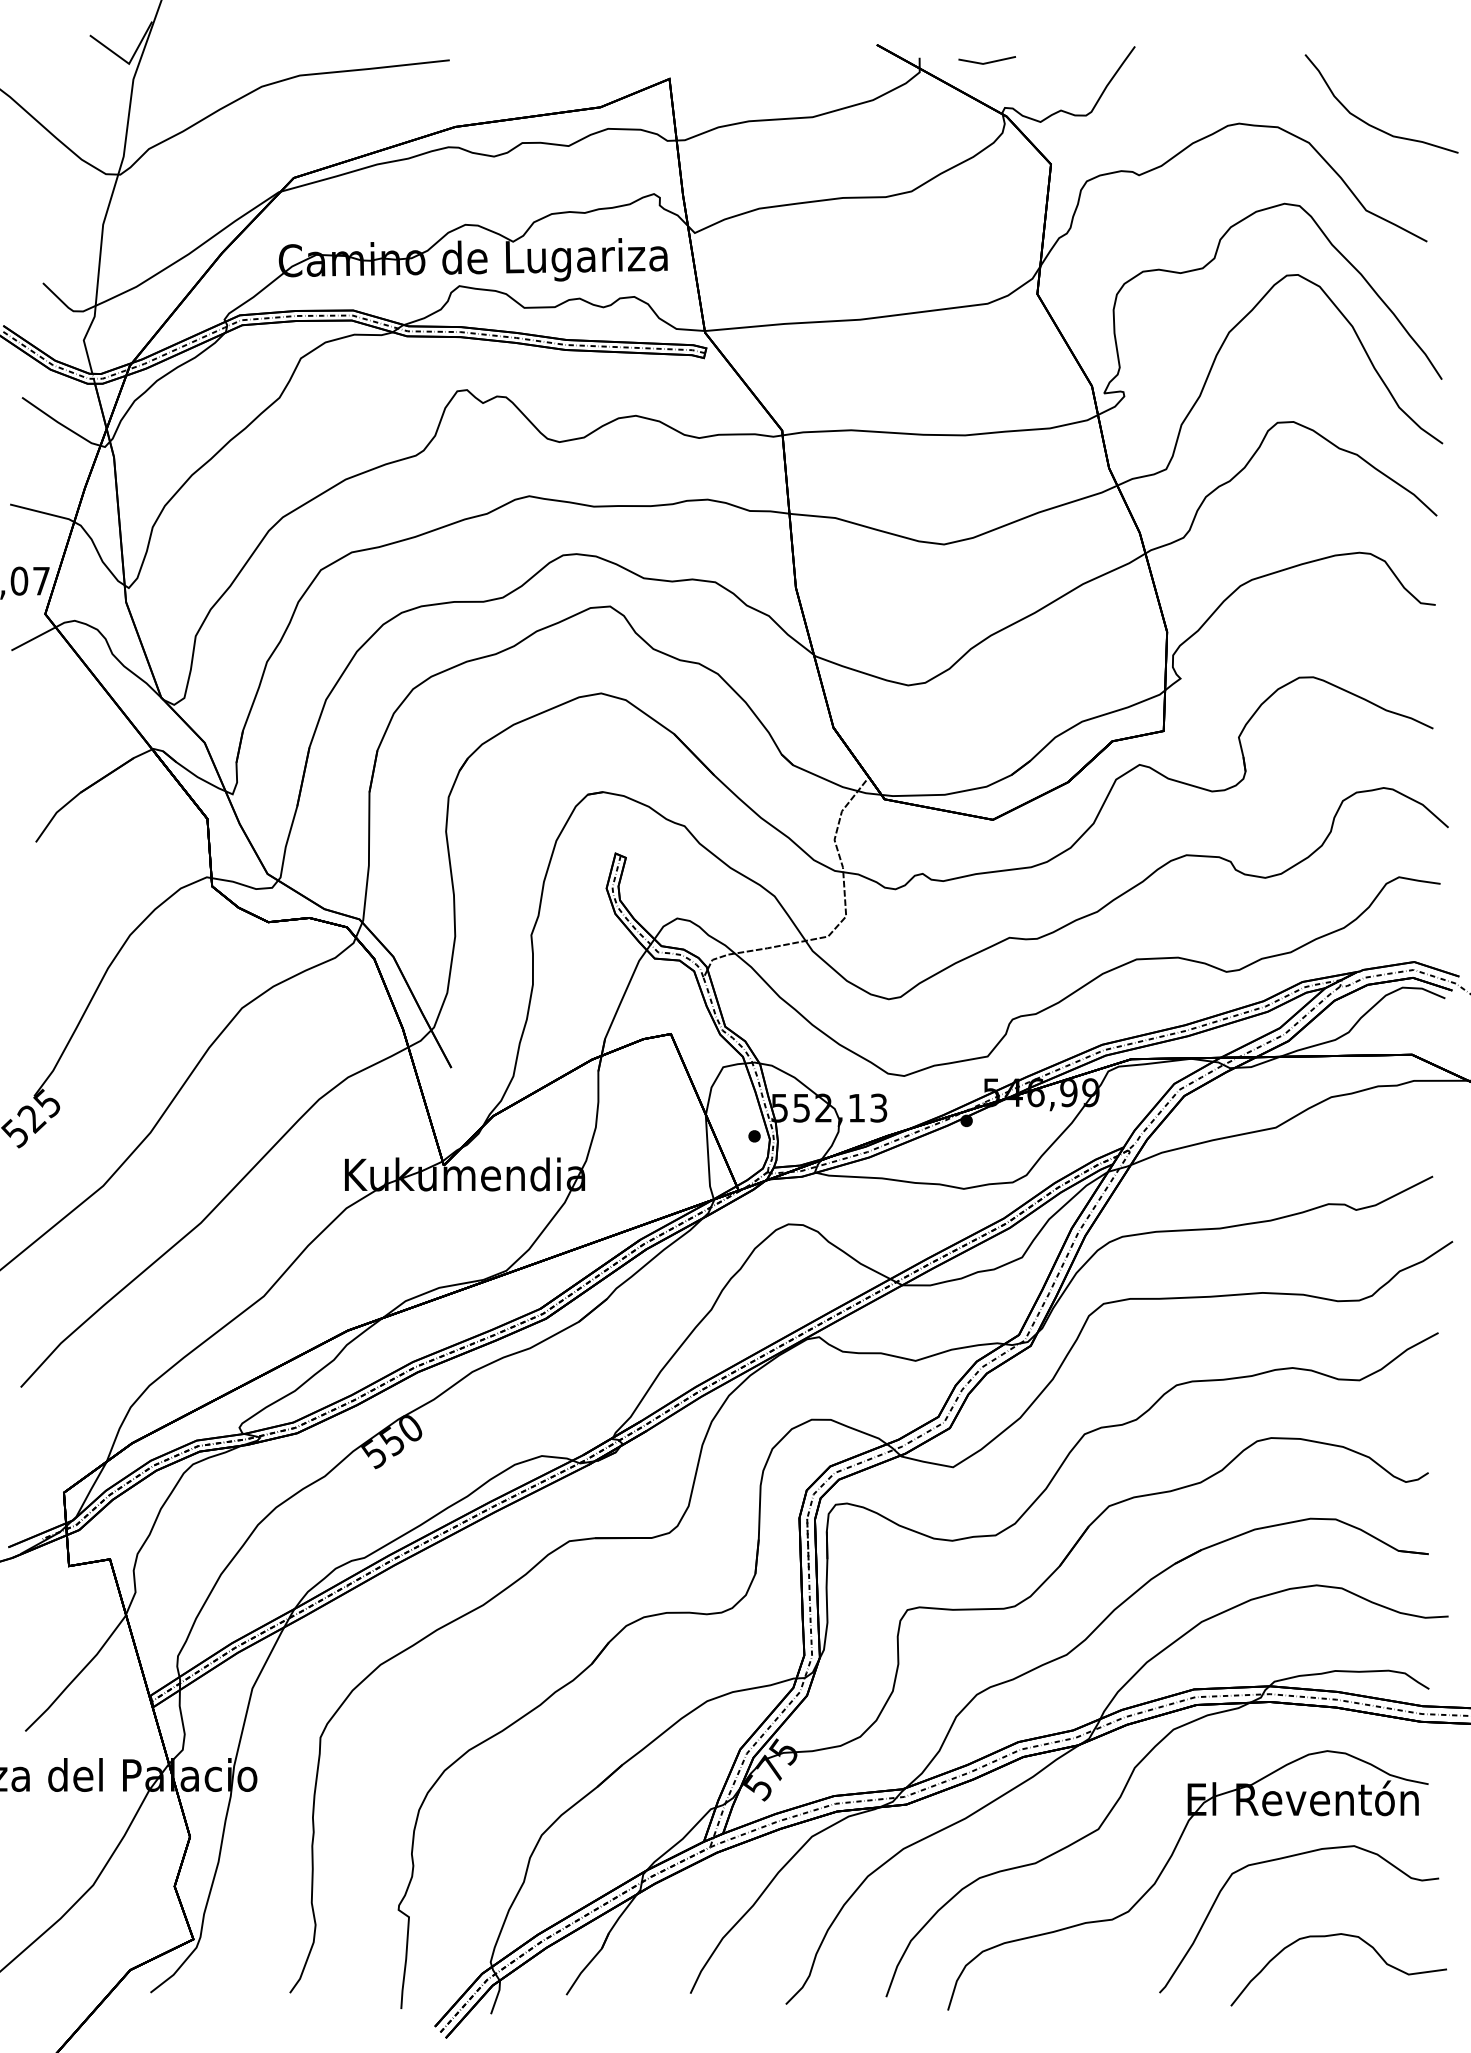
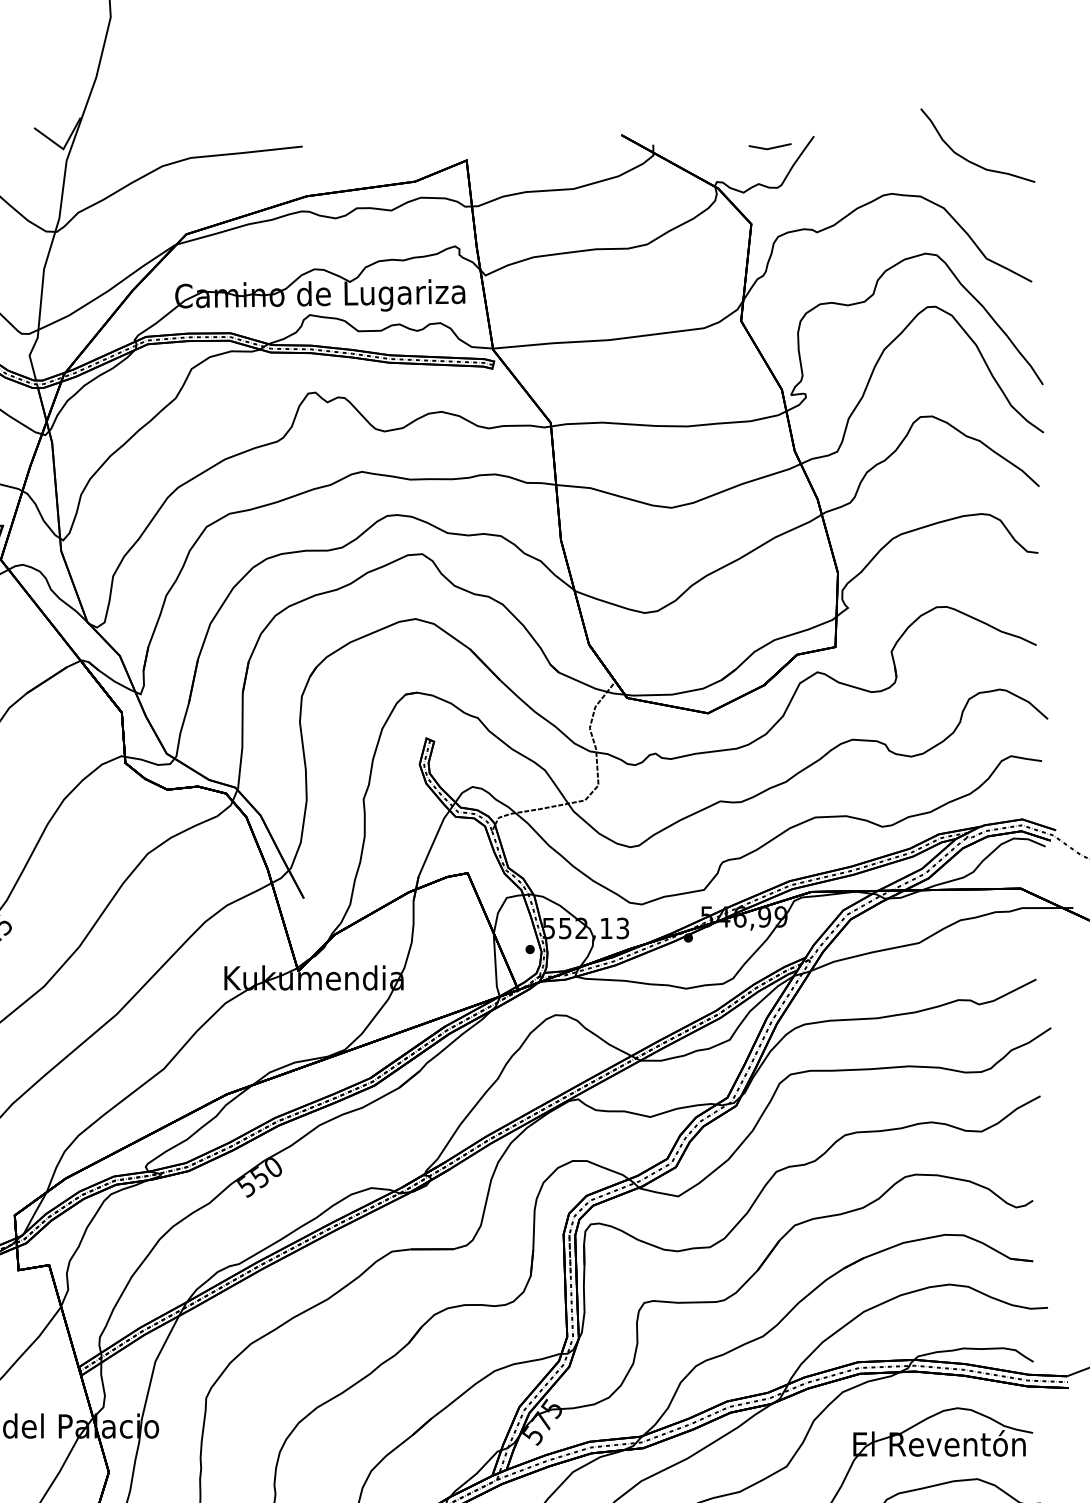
line: (986, 62) -> (769, 148), moved
curve: (1367, 122) -> (967, 159), moved

